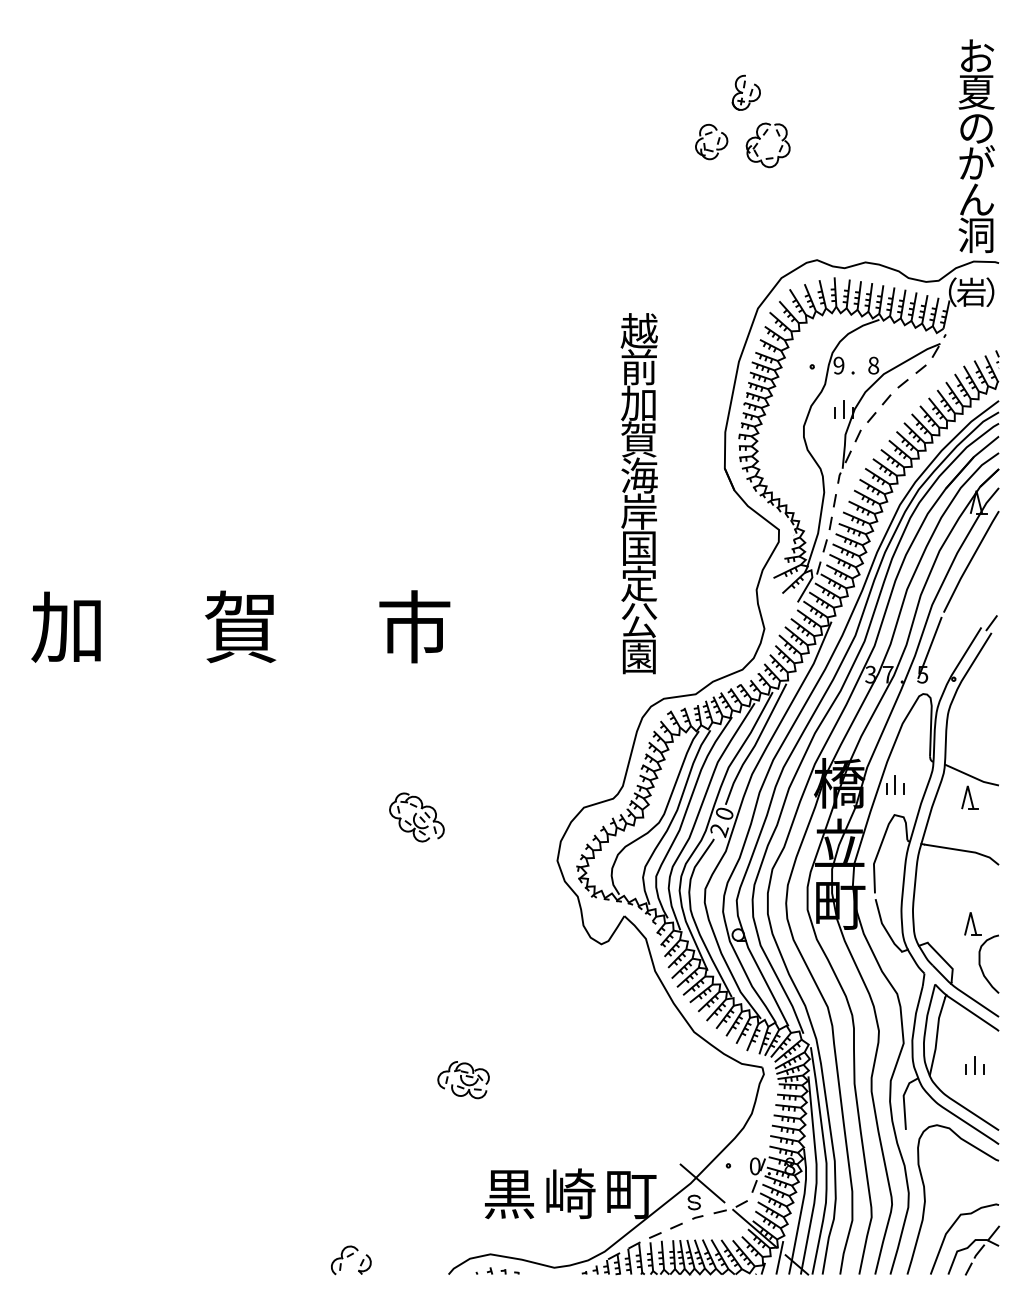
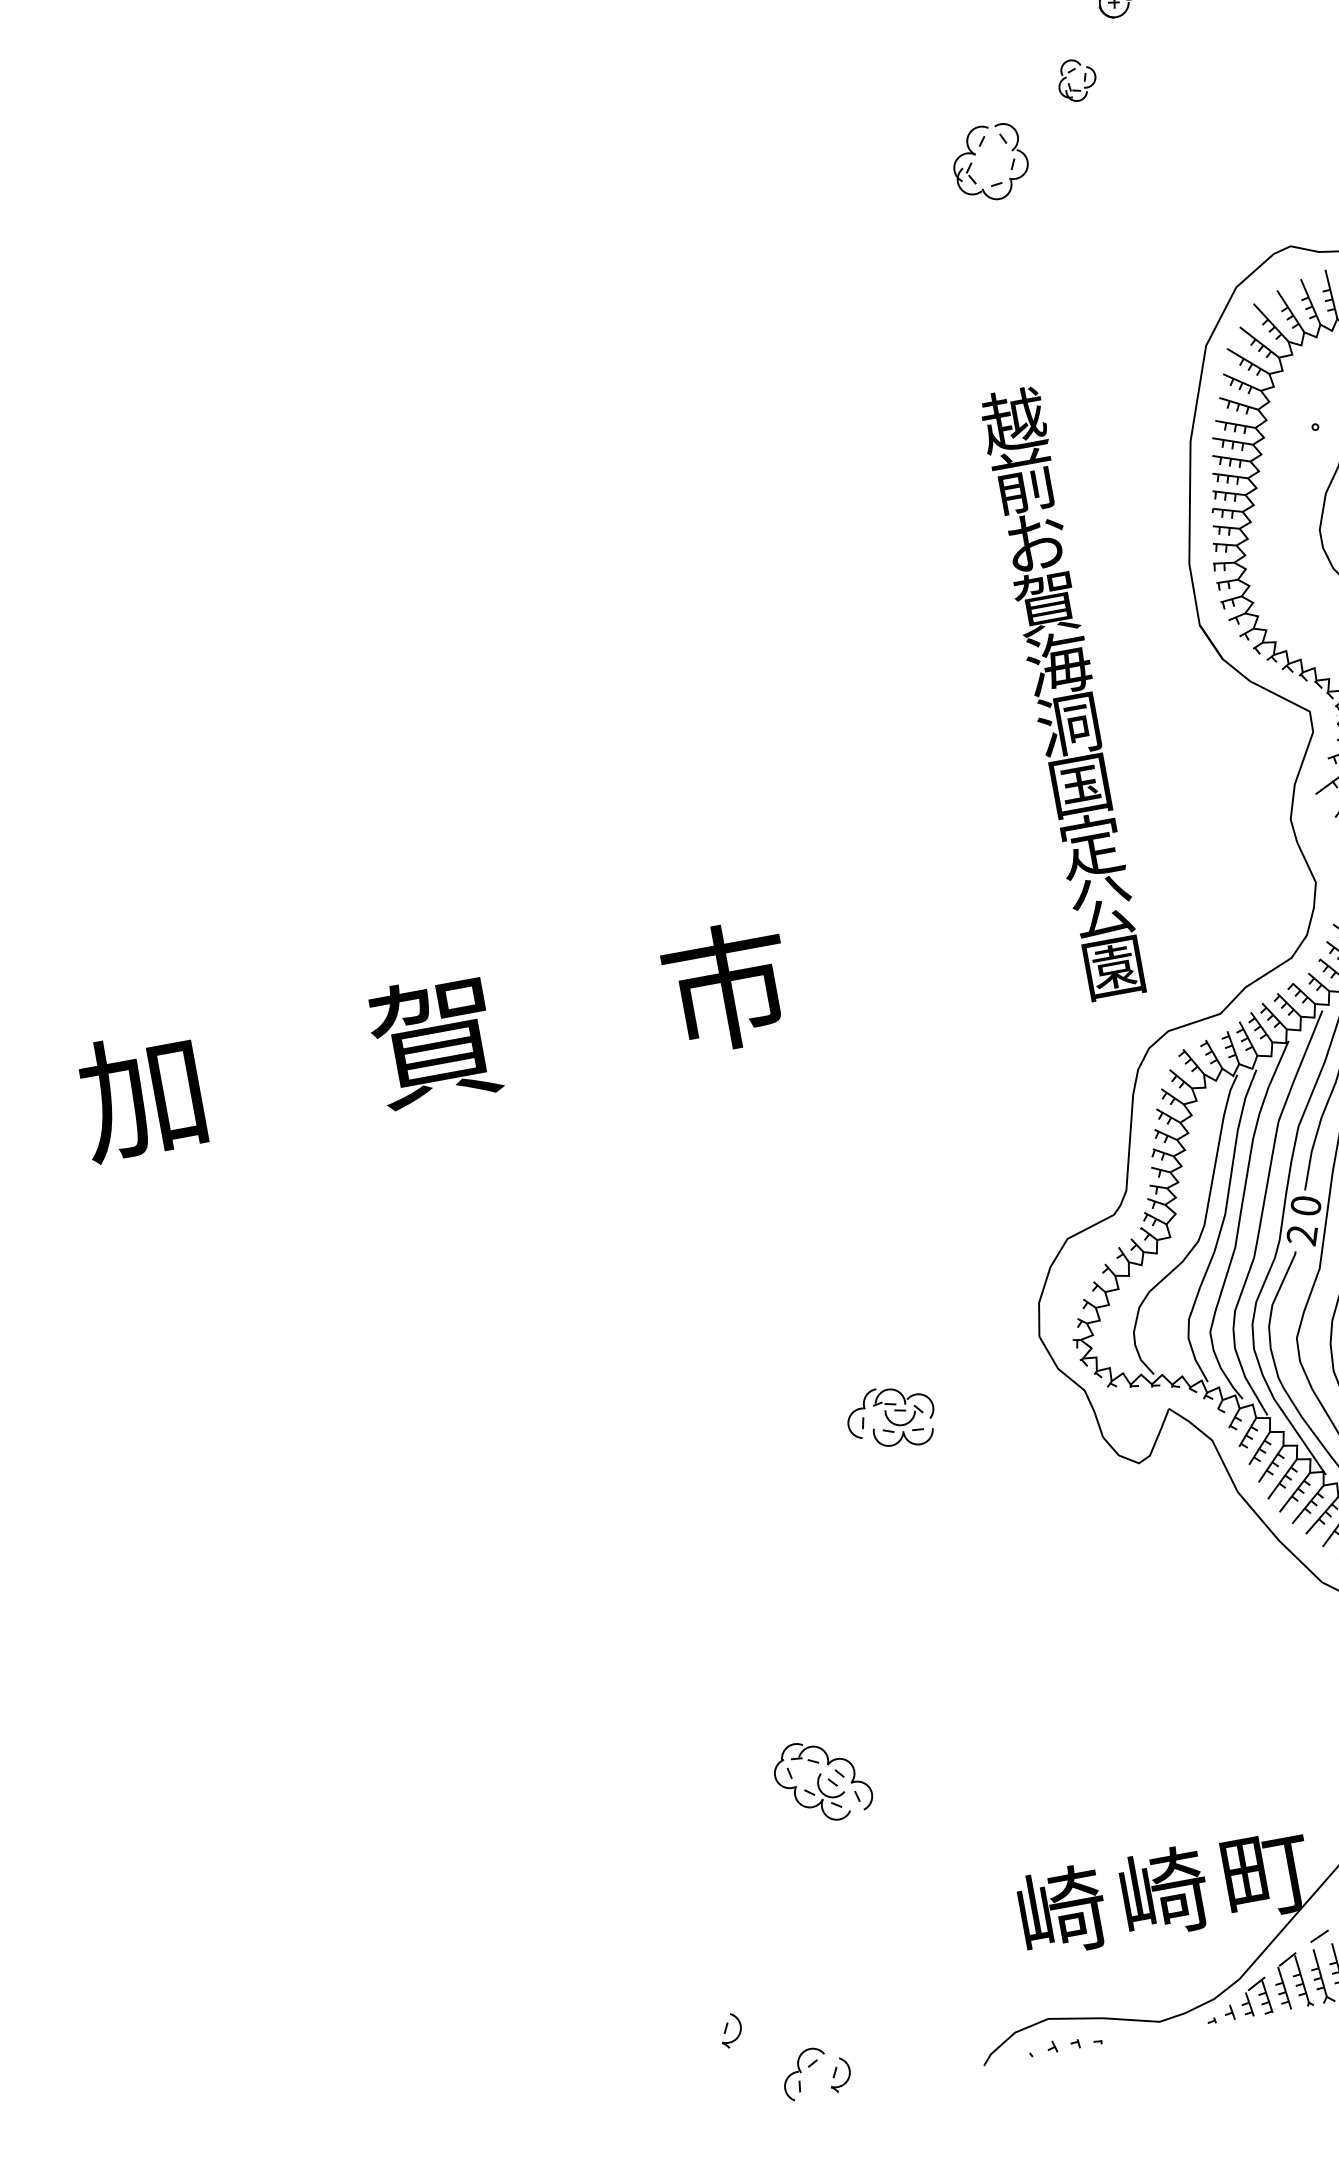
part: (760, 139) -> (975, 155), moved
part: (711, 141) -> (1076, 79), size x0.7
text: (638, 403) -> (1034, 542), 加 -> お
text: (638, 511) -> (1067, 724), 岸 -> 洞
part: (416, 817) -> (822, 1780), moved
part: (463, 1080) -> (891, 1418), moved
text: (509, 1193) -> (1061, 1910), 黒 -> 崎
part: (306, 1227) -> (730, 2030), added

